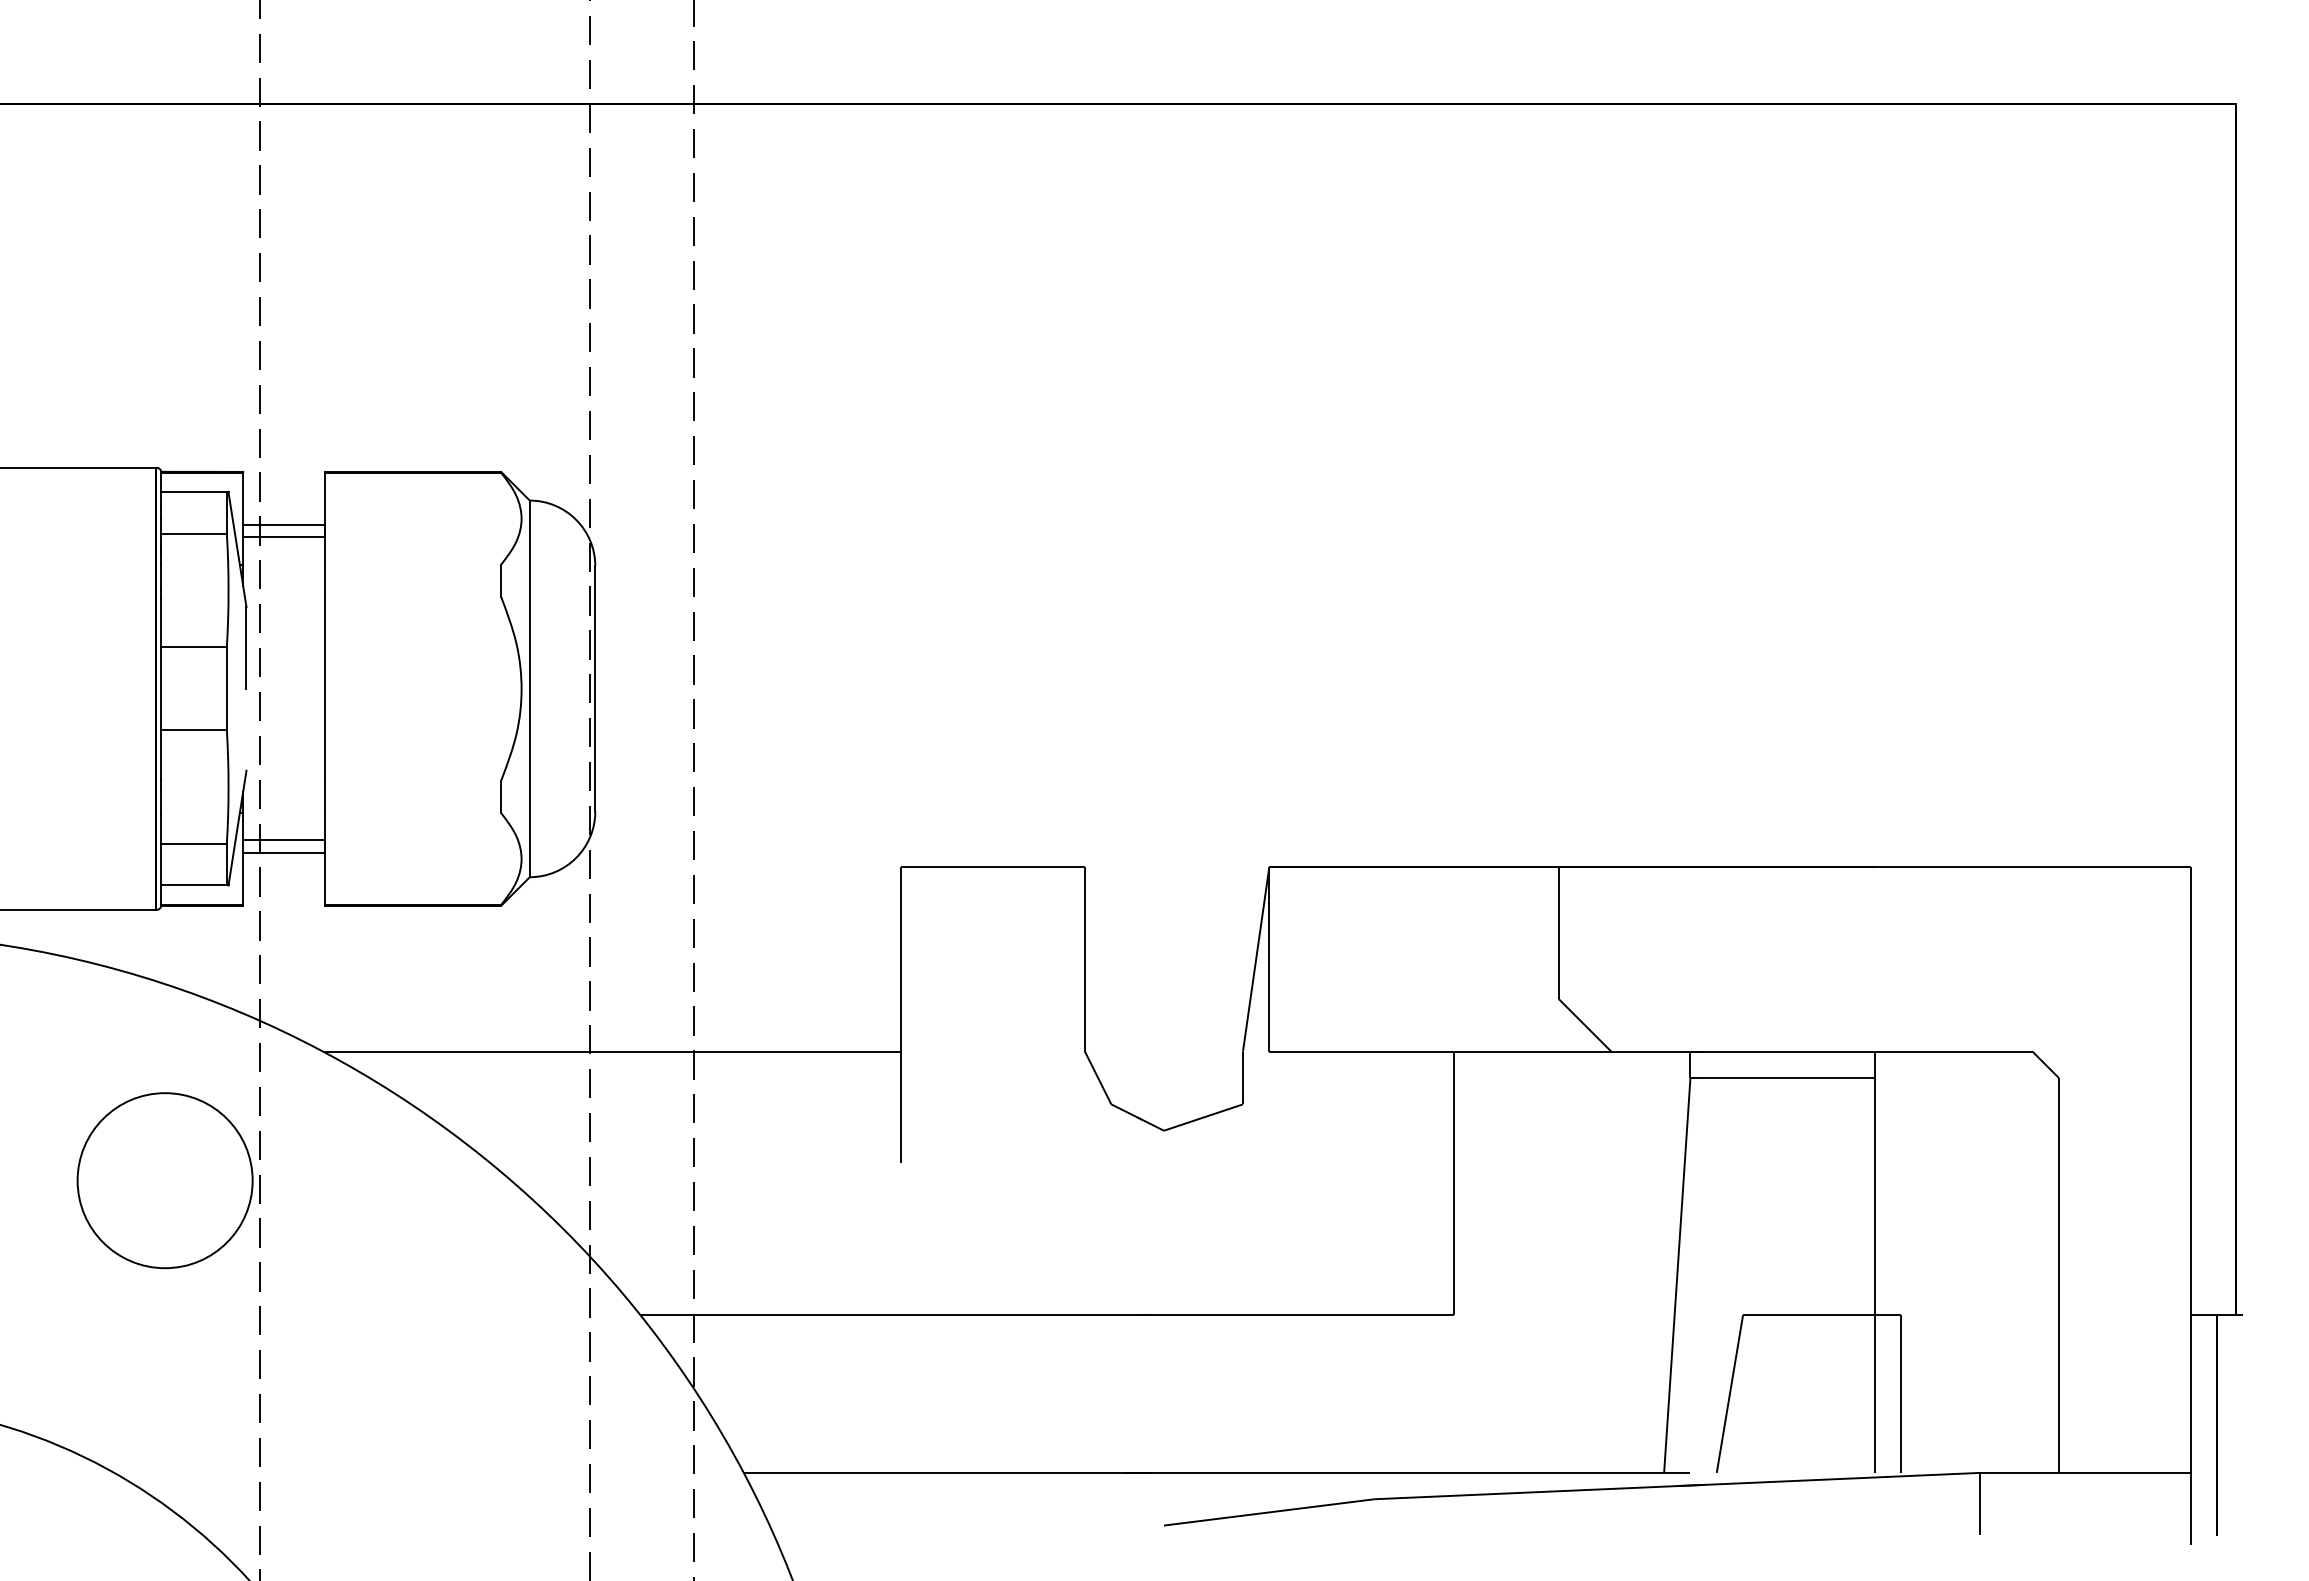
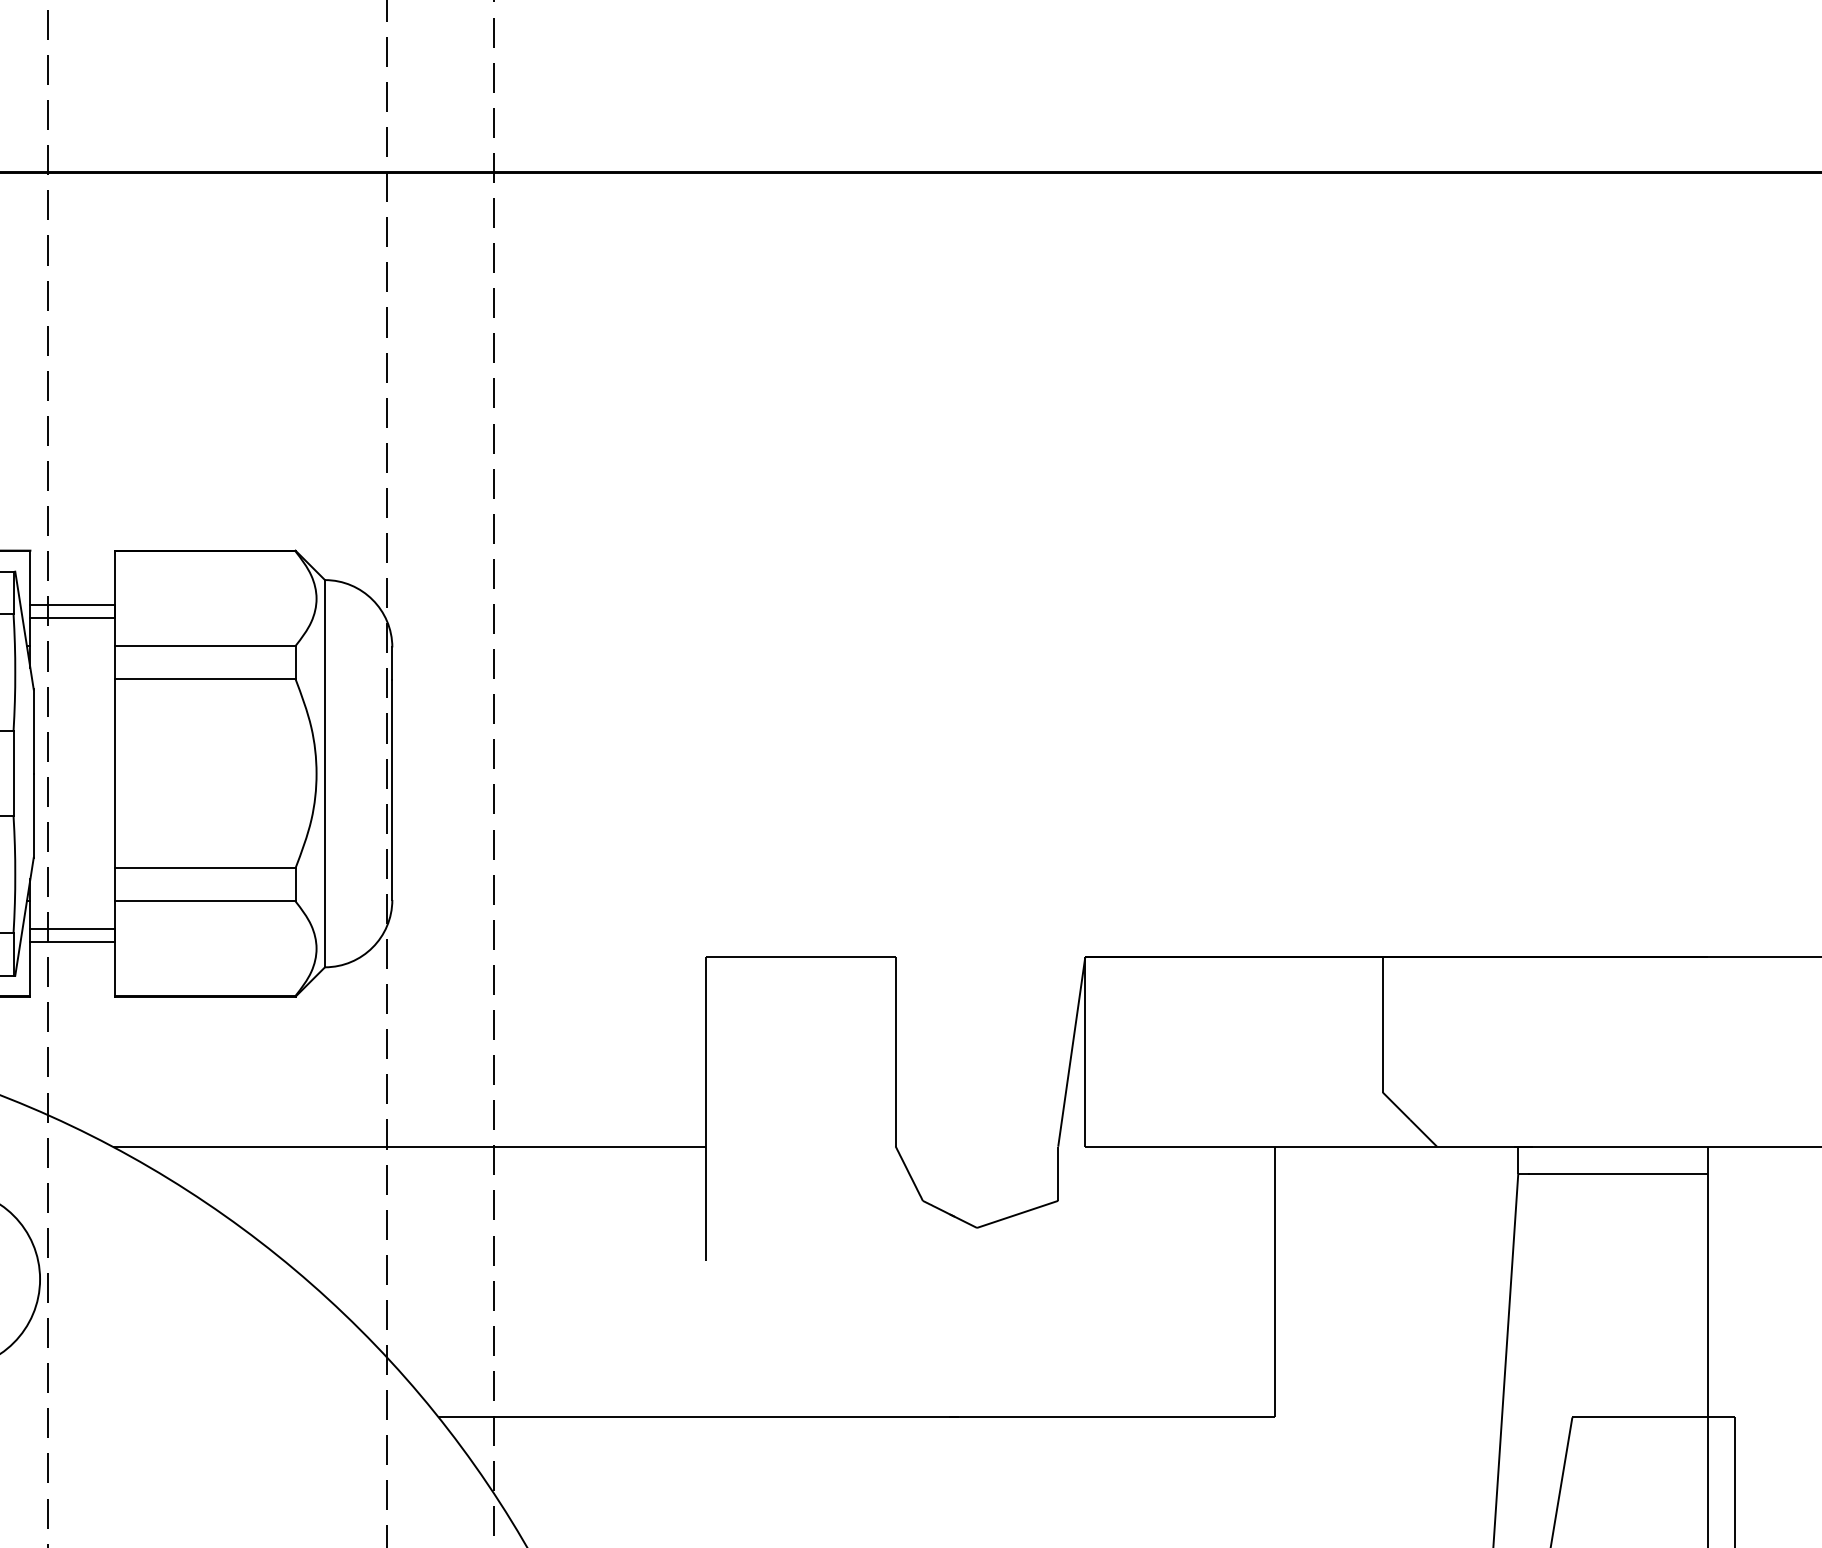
line: (413, 564) -> (205, 645), added
line: (413, 596) -> (205, 678), added
line: (246, 729) -> (33, 815), added
line: (413, 780) -> (205, 867), added
line: (413, 813) -> (205, 901), added

